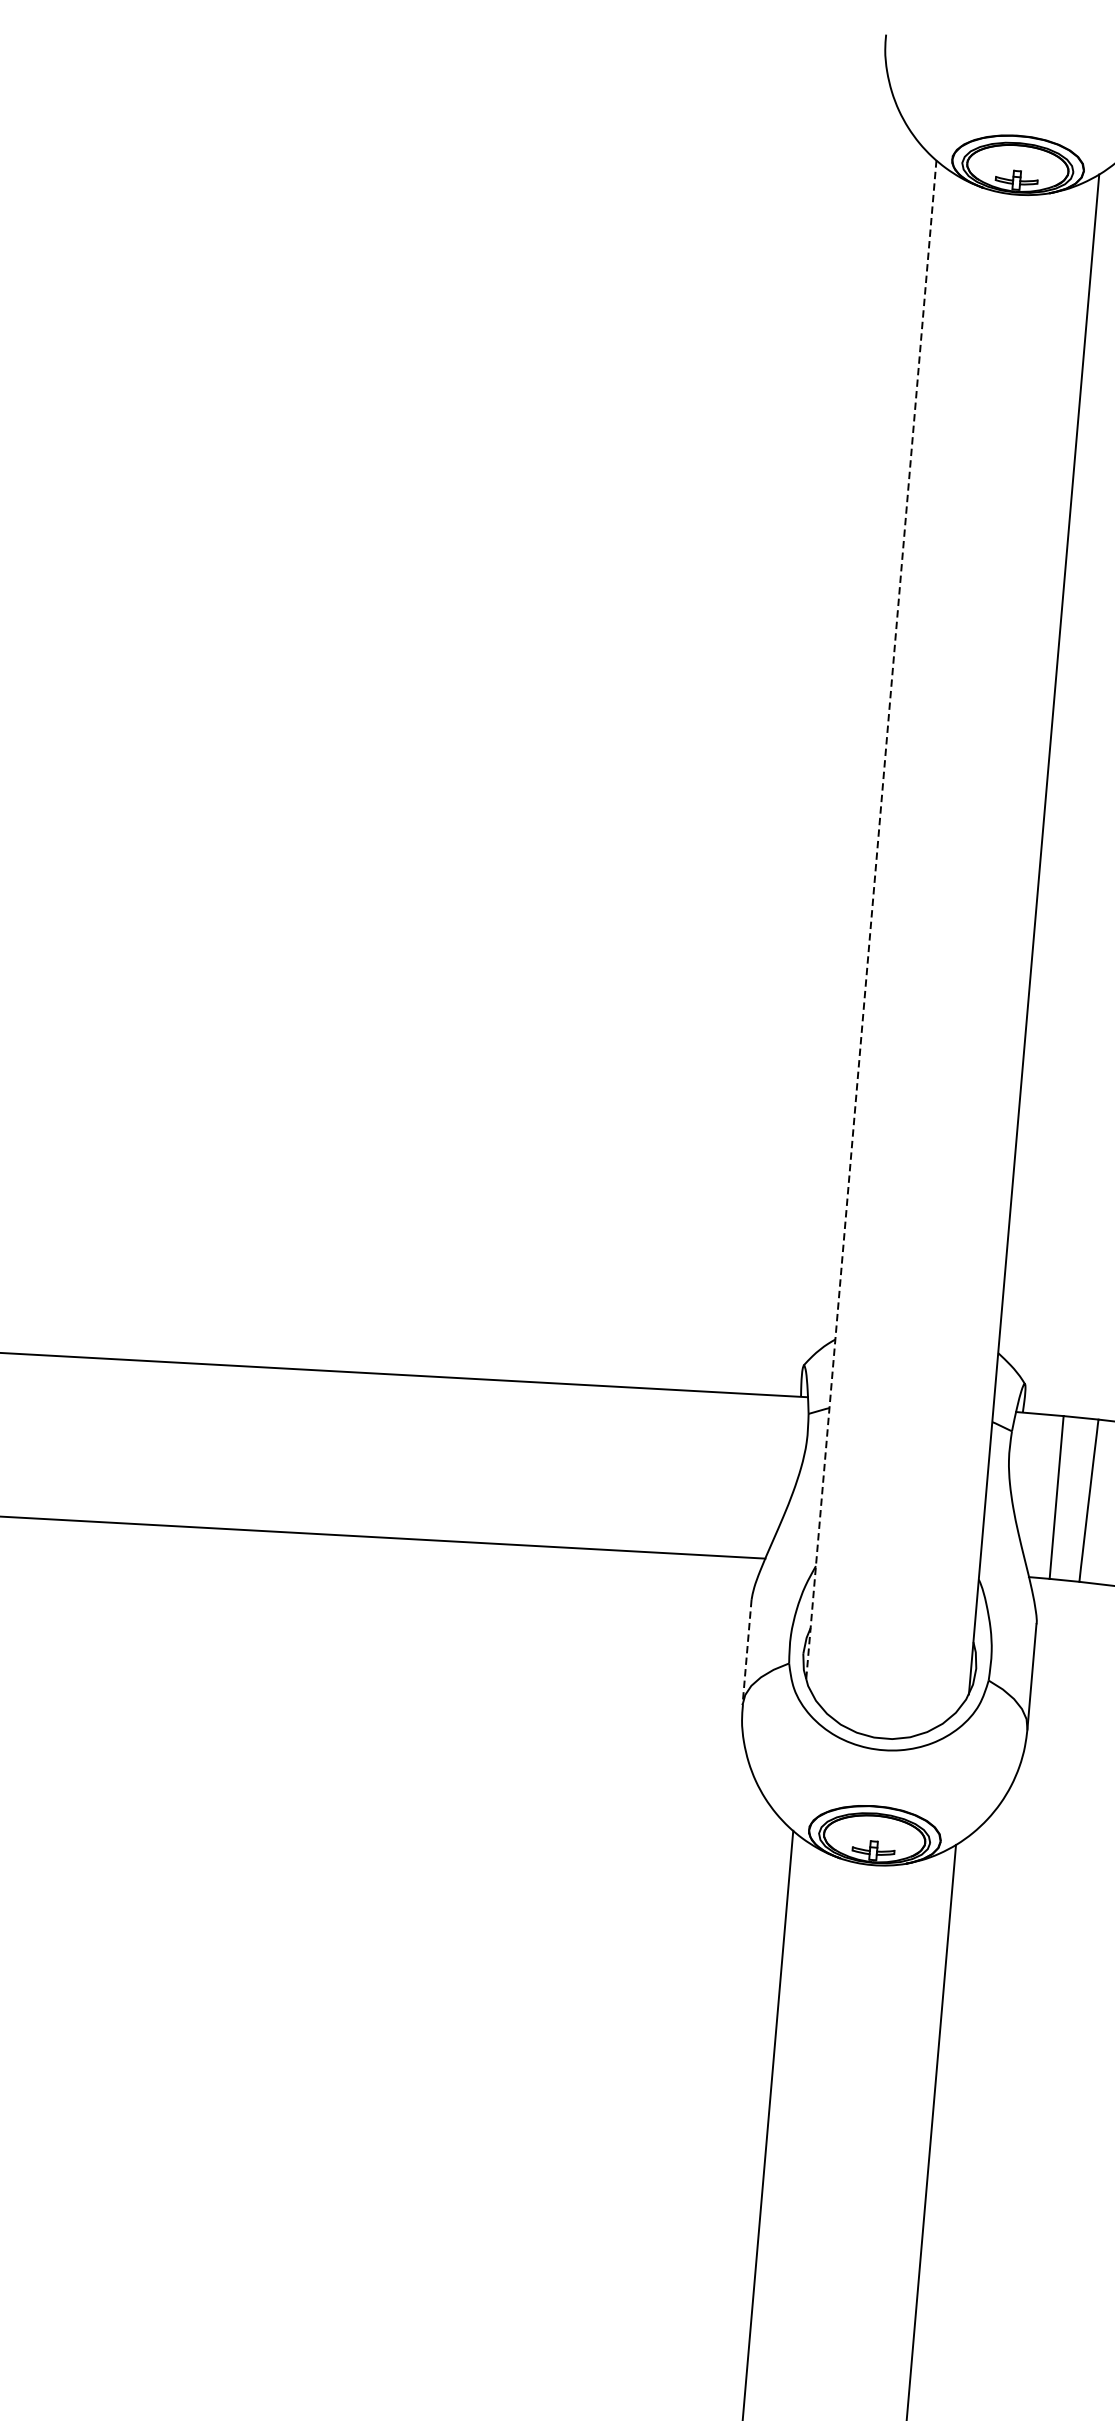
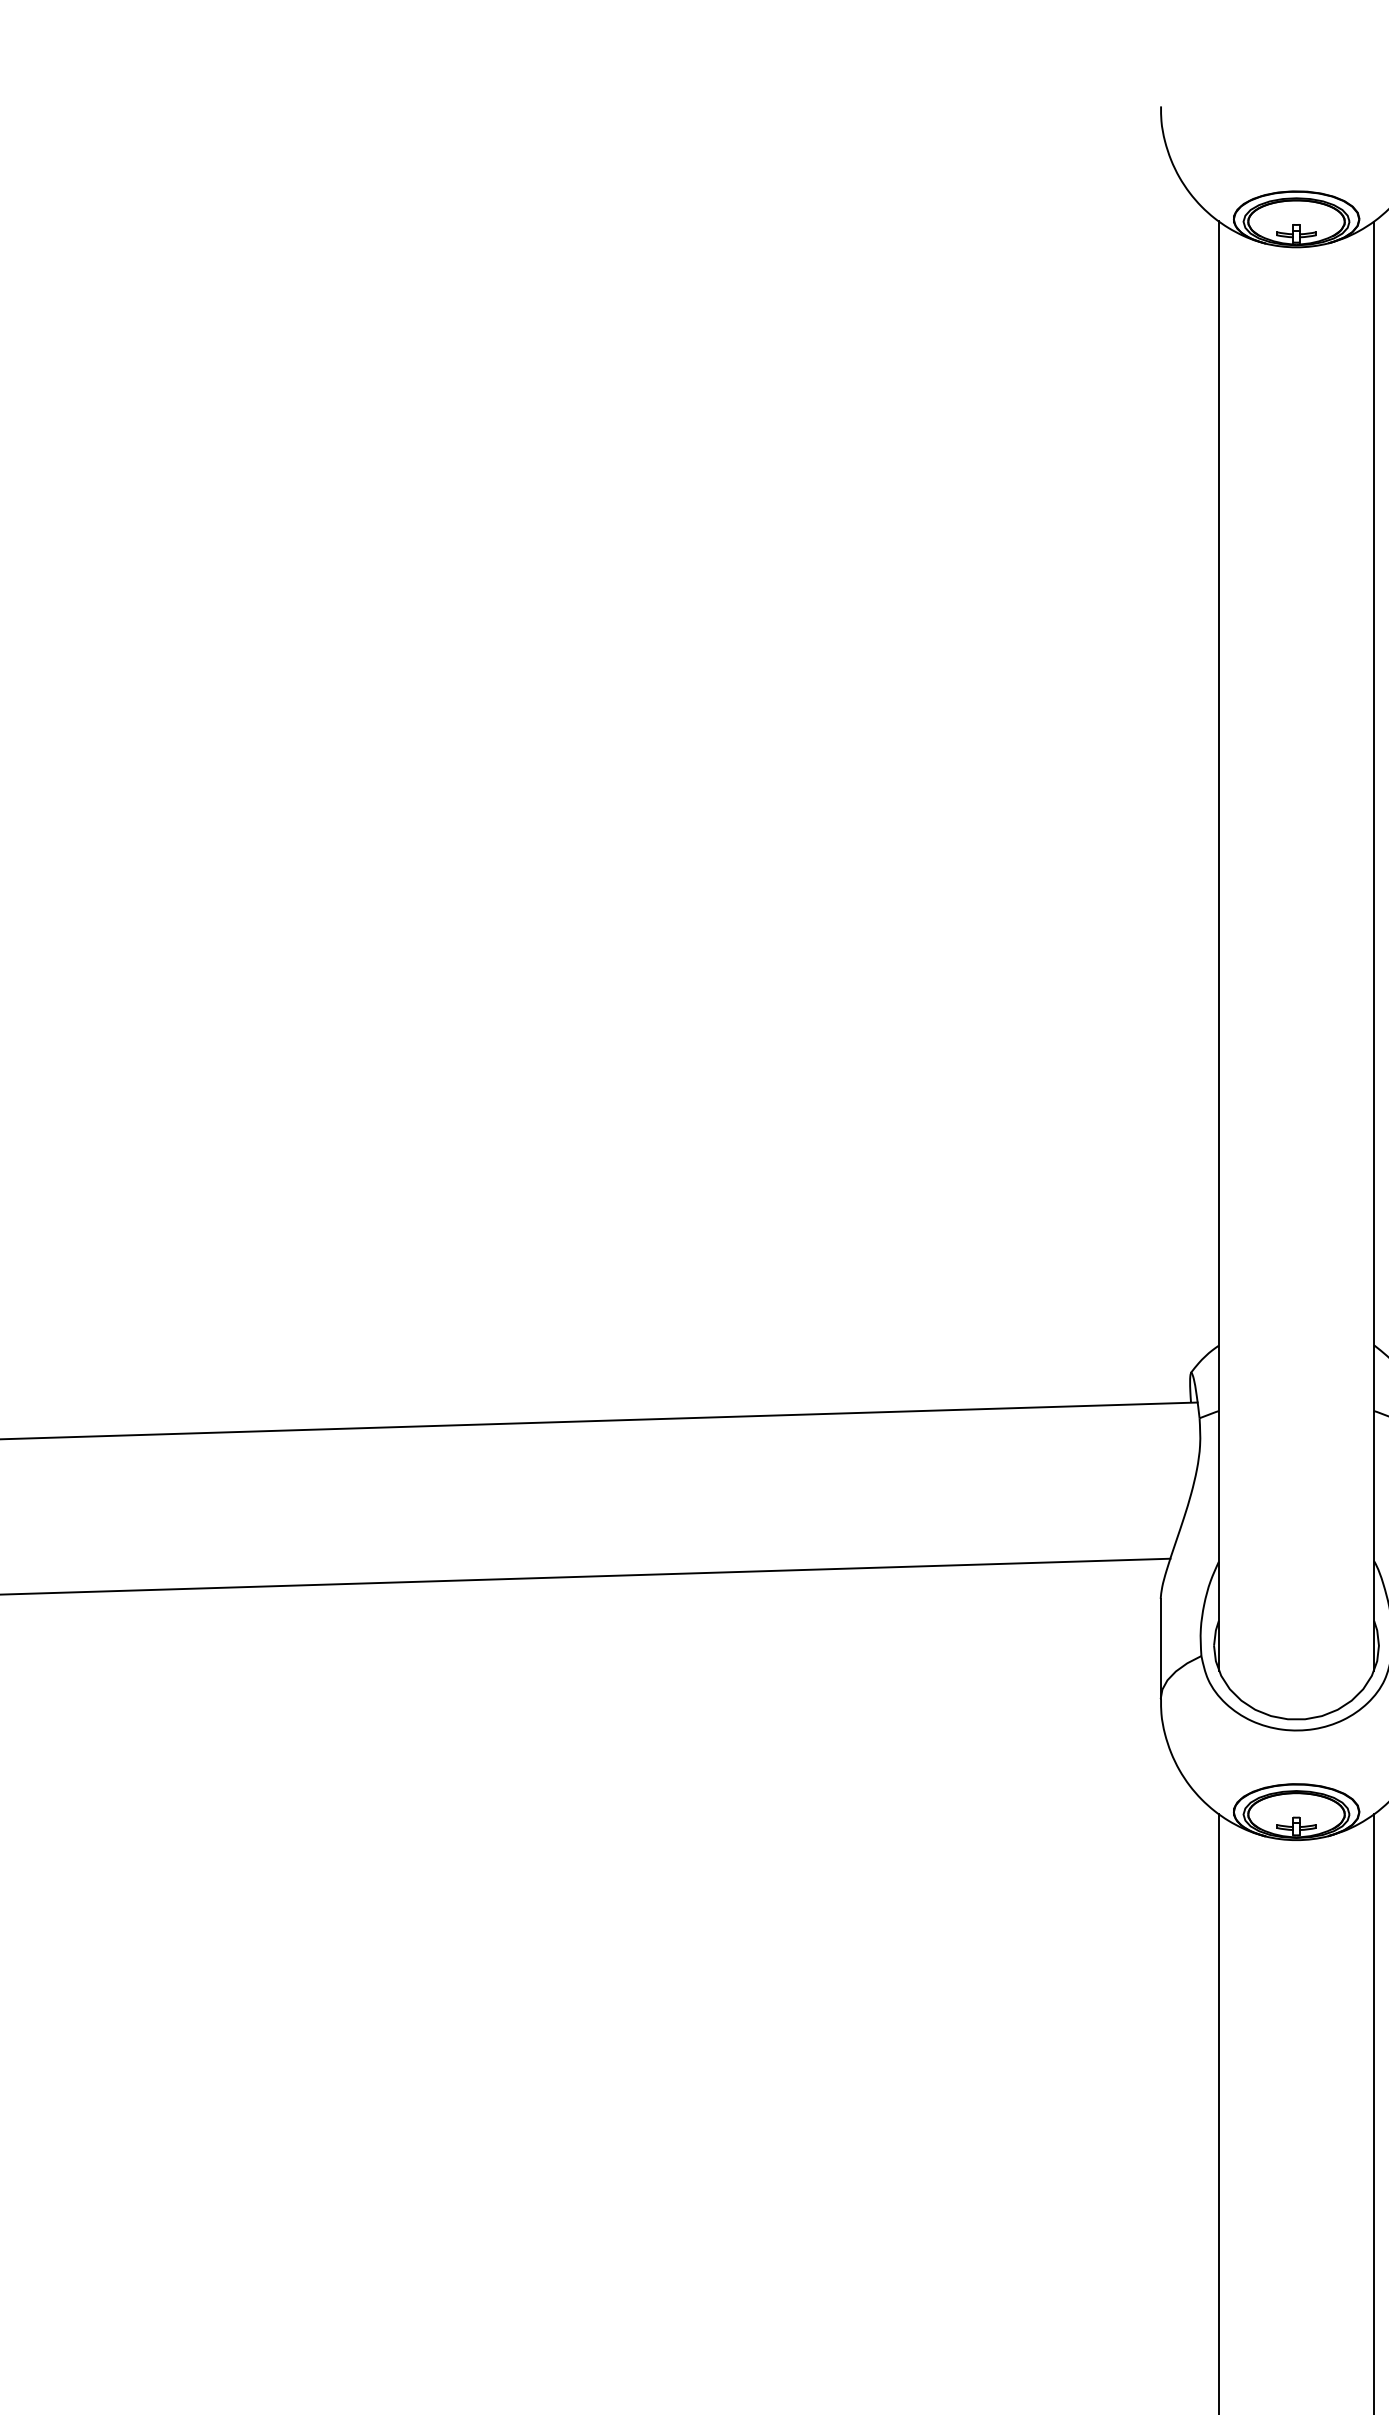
line: (870, 920) -> (1218, 946), dashed -> solid
line: (746, 1652) -> (1160, 1649), dashed -> solid

